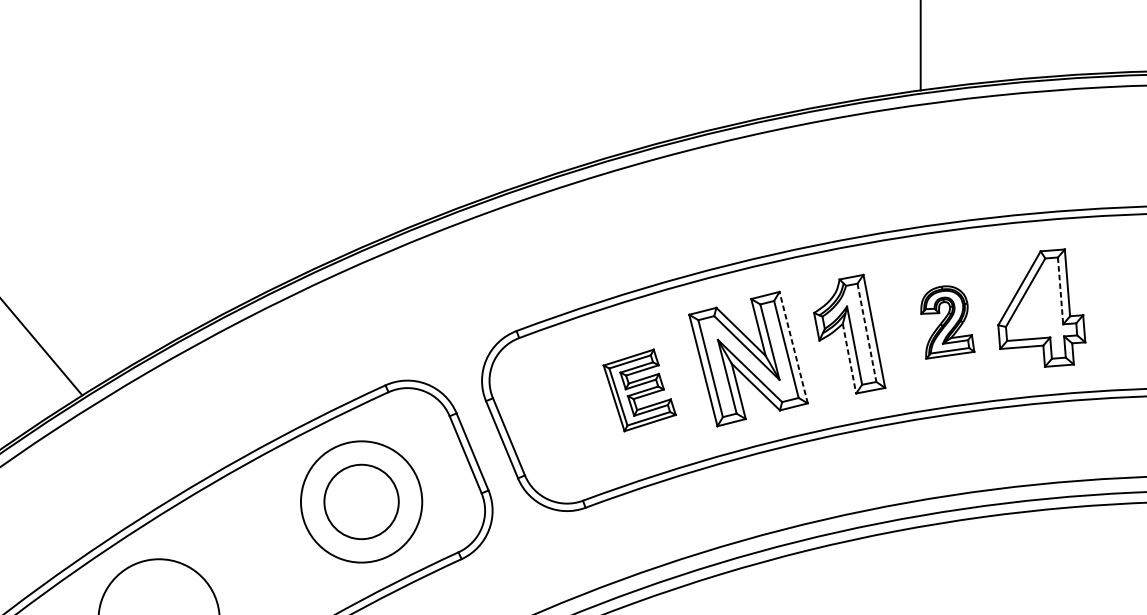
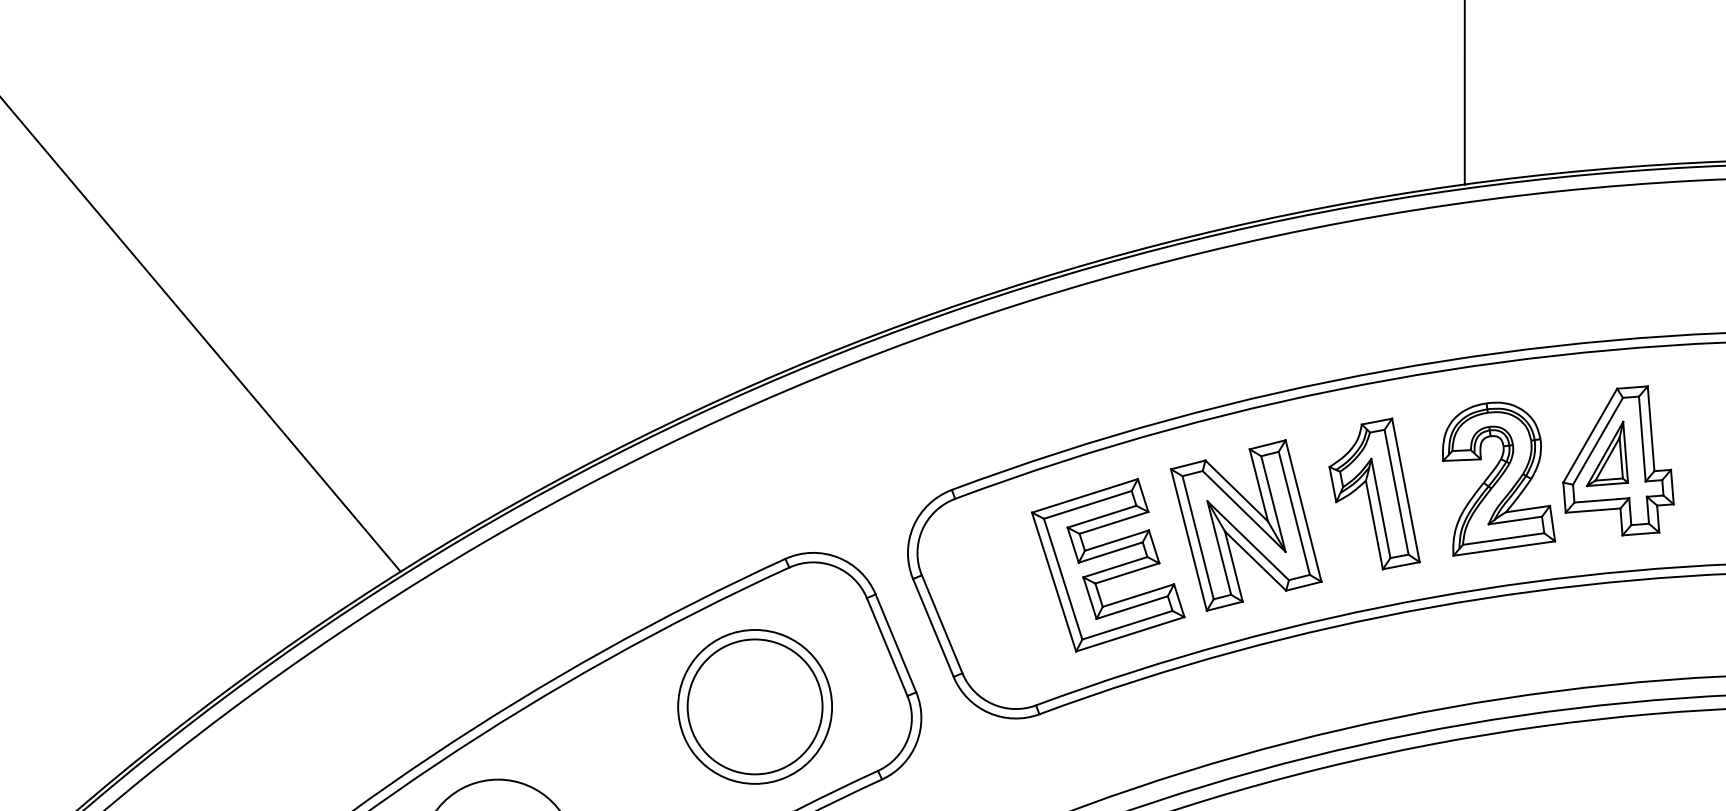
line: (1060, 291) -> (1642, 439), dashed -> solid
part: (1033, 302) -> (1607, 453), added
part: (948, 322) -> (1499, 478), size x1.67
line: (866, 333) -> (1396, 492), dashed -> solid
line: (793, 348) -> (1303, 511), dashed -> solid
line: (849, 359) -> (1374, 525), dashed -> solid
part: (639, 390) -> (1107, 565), size x1.67
circle: (361, 501) -> (754, 706), size x1.43

